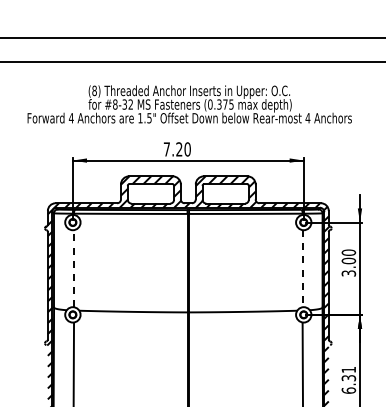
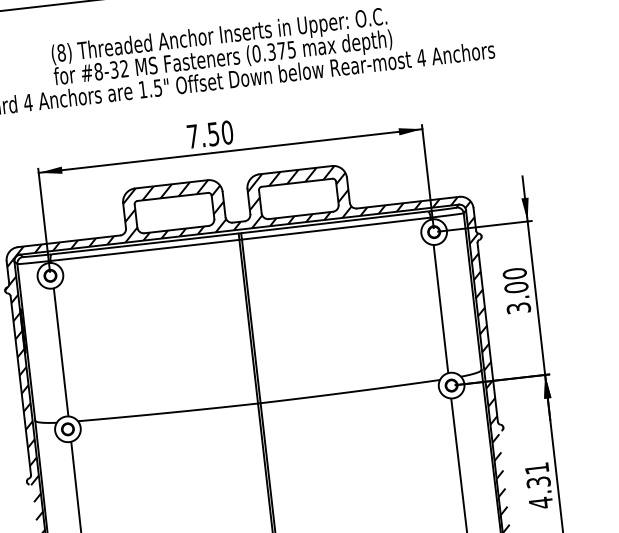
text: (179, 149) -> (213, 134), 7.20 -> 7.50
line: (74, 267) -> (61, 350), dashed -> solid
line: (302, 268) -> (440, 308), dashed -> solid
text: (348, 390) -> (540, 502), 6.31 -> 4.31

